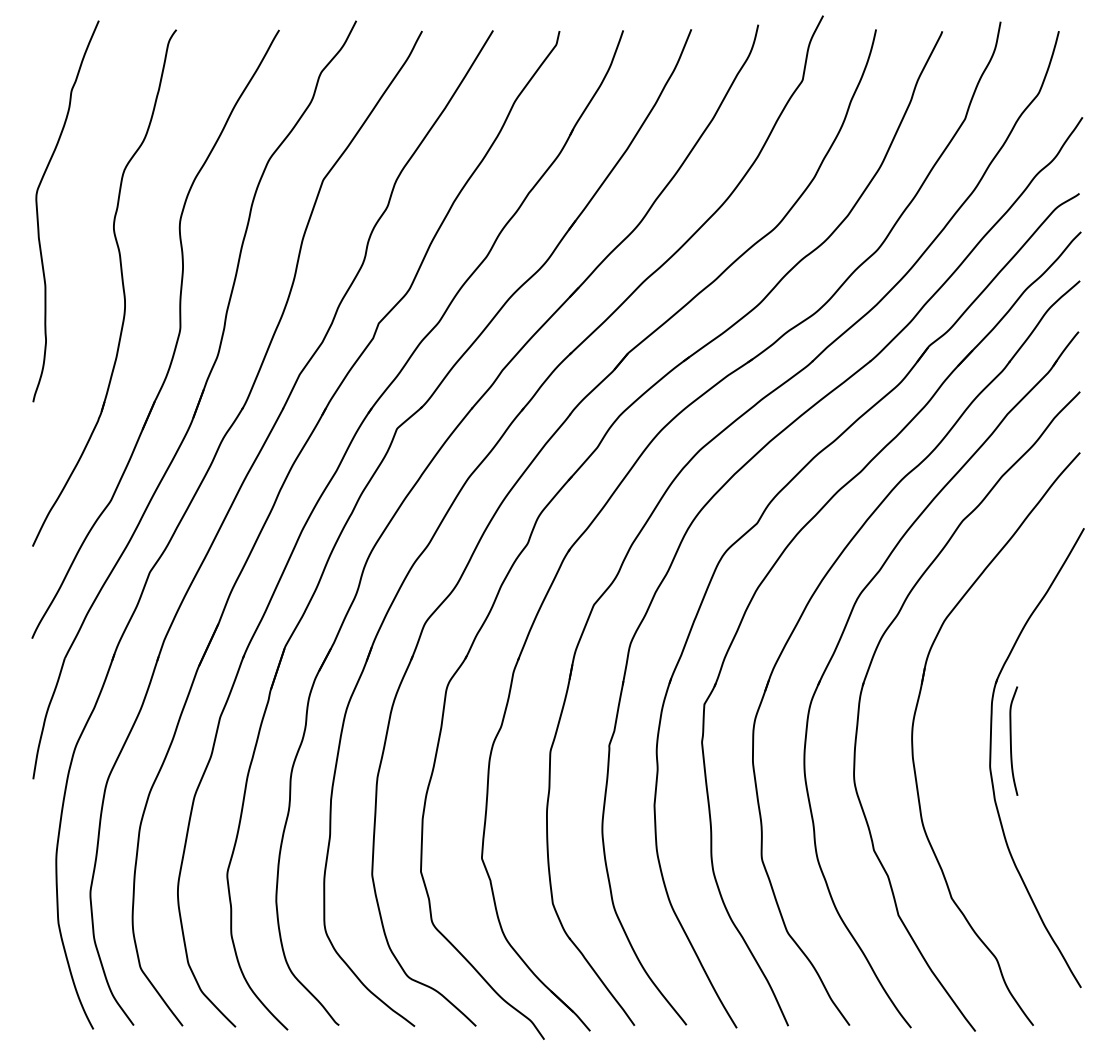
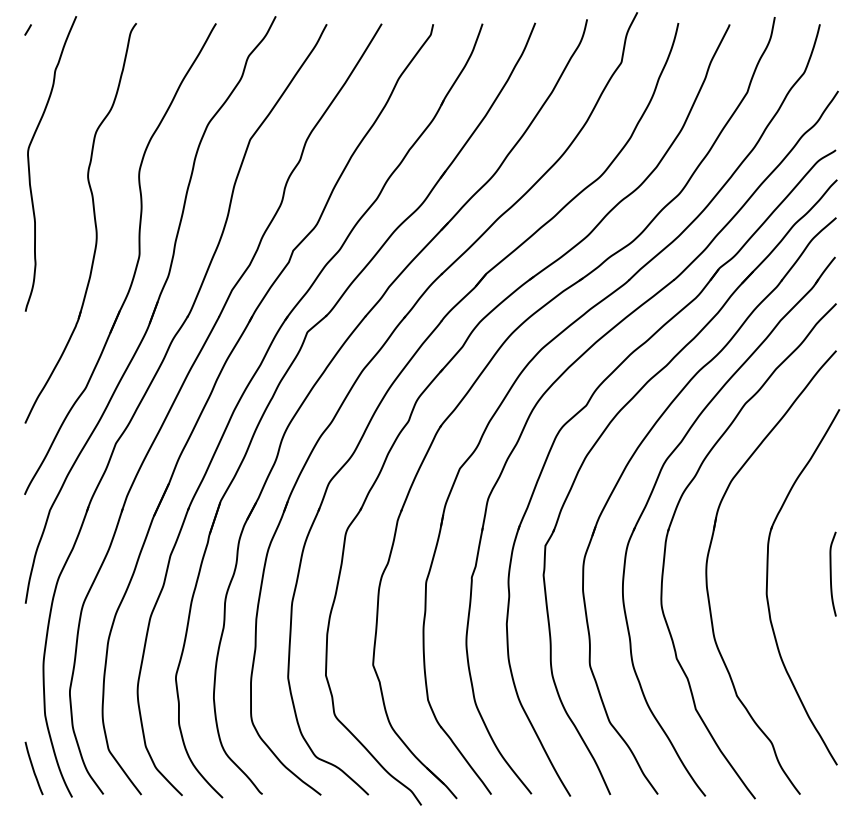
line: (36, 38) -> (28, 29), added
curve: (1011, 740) -> (831, 573), moved
curve: (43, 991) -> (33, 768), added

